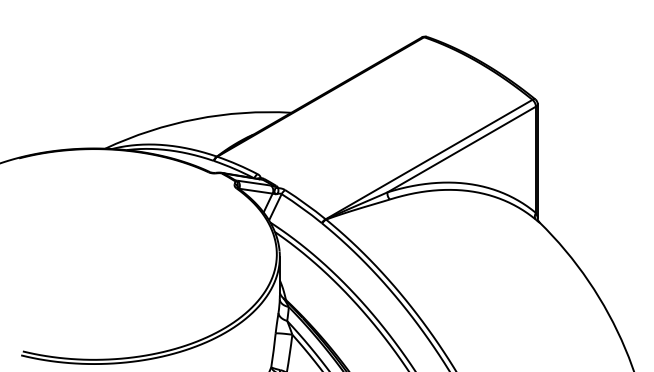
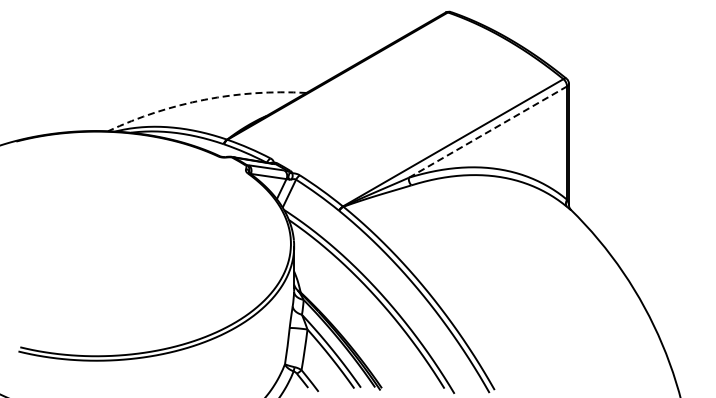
arc: (195, 118) -> (204, 99), solid -> dashed
line: (462, 148) -> (488, 131), solid -> dashed

